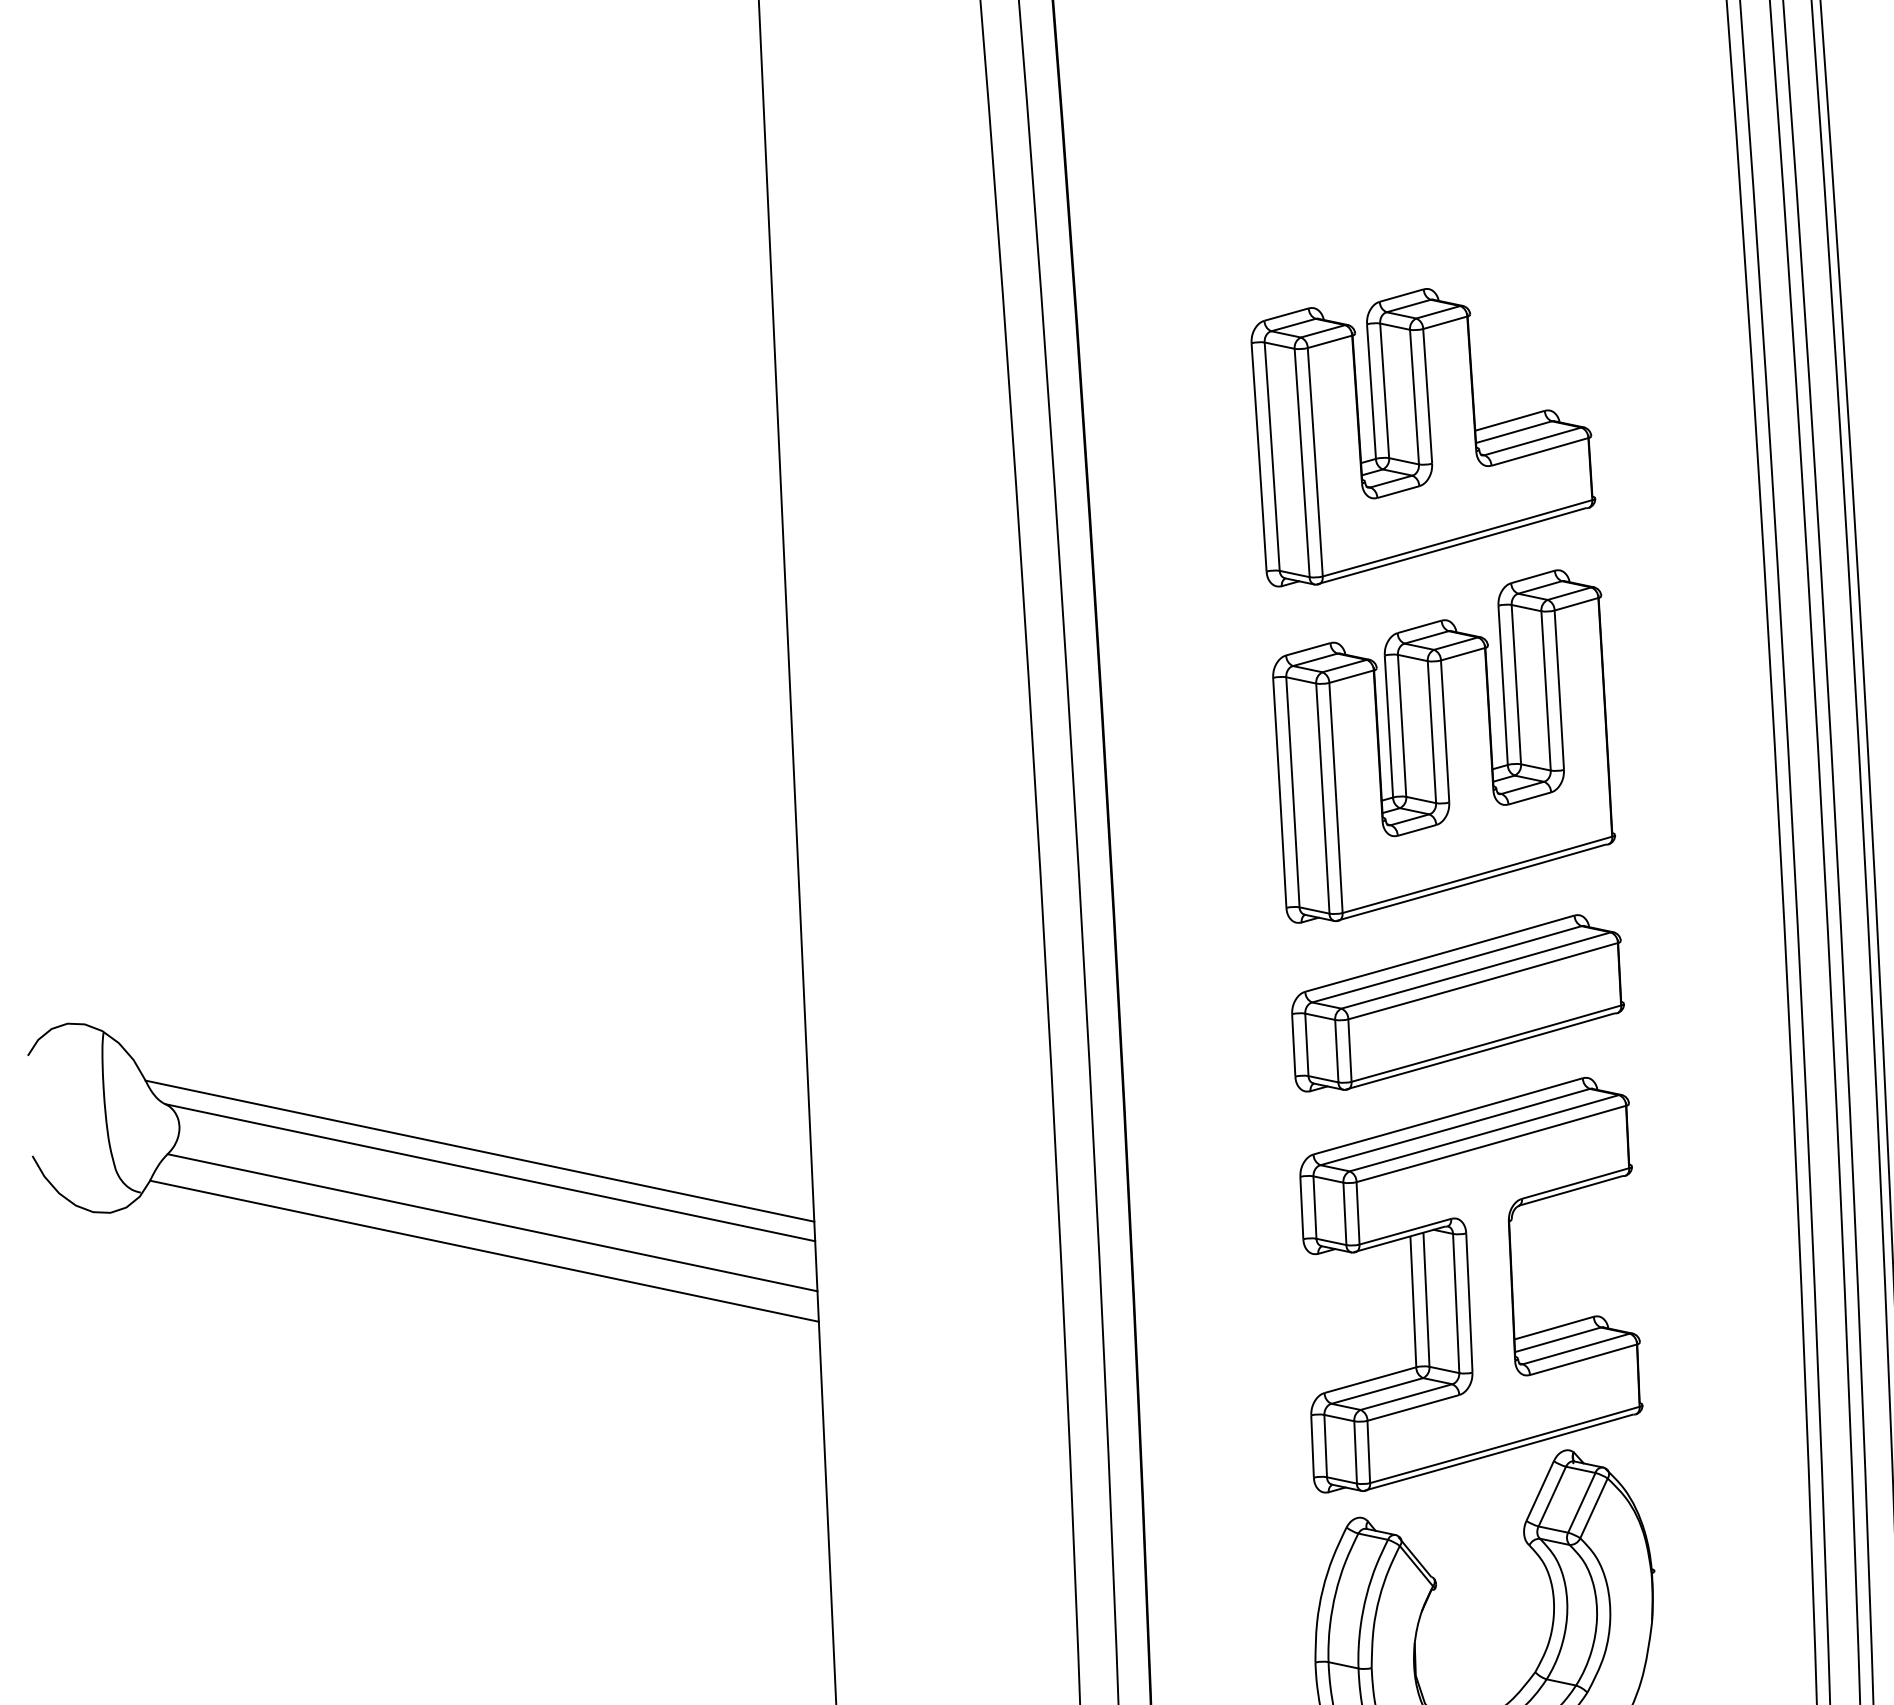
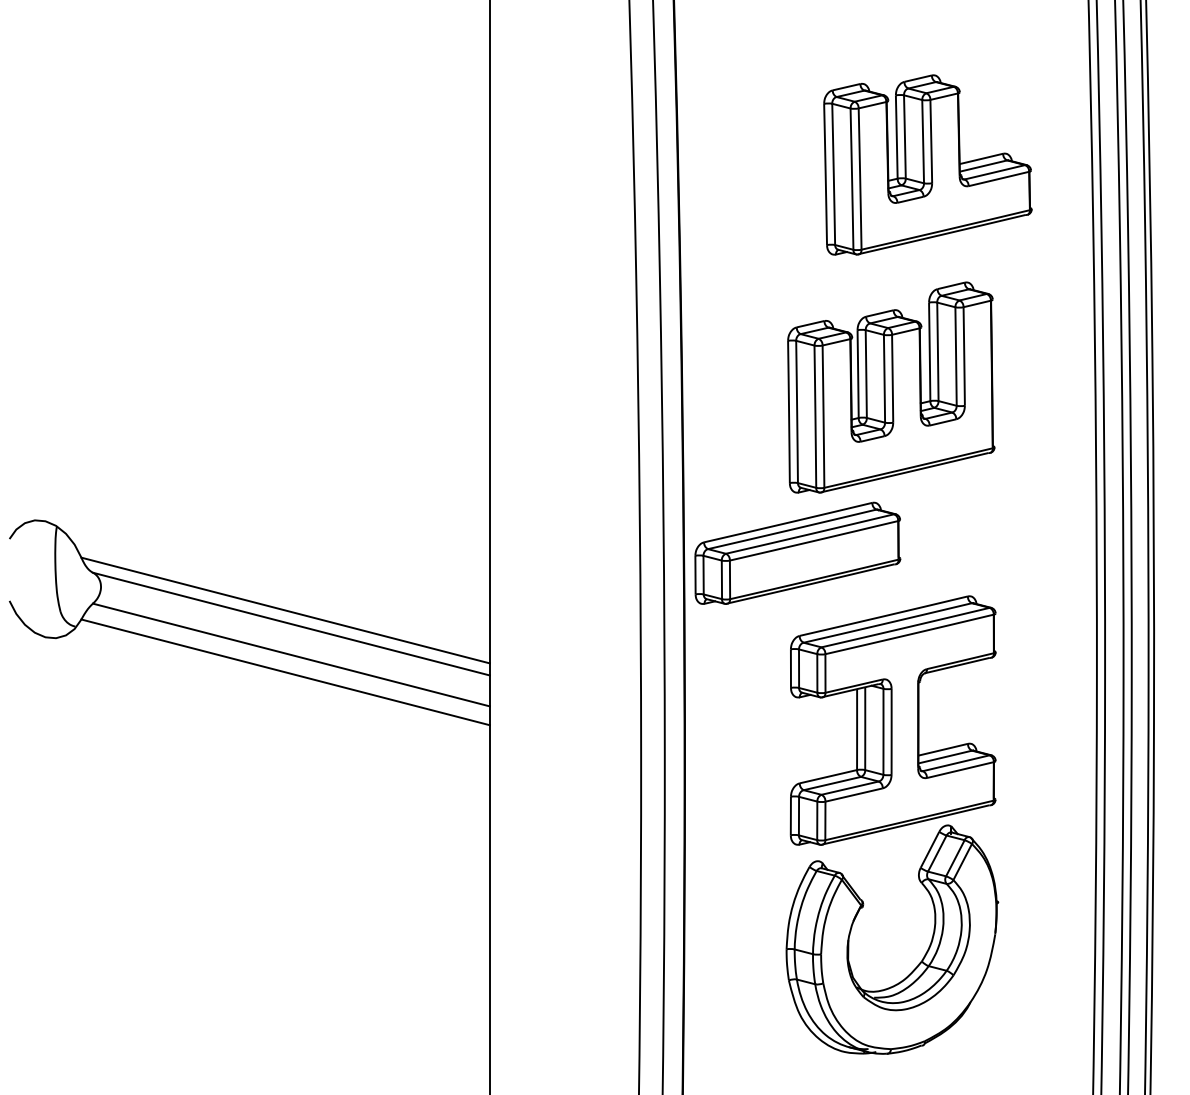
part: (1423, 433) -> (927, 164), moved
part: (1457, 1001) -> (797, 552), moved

